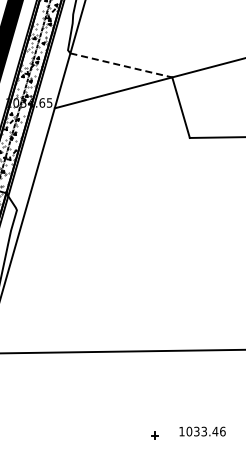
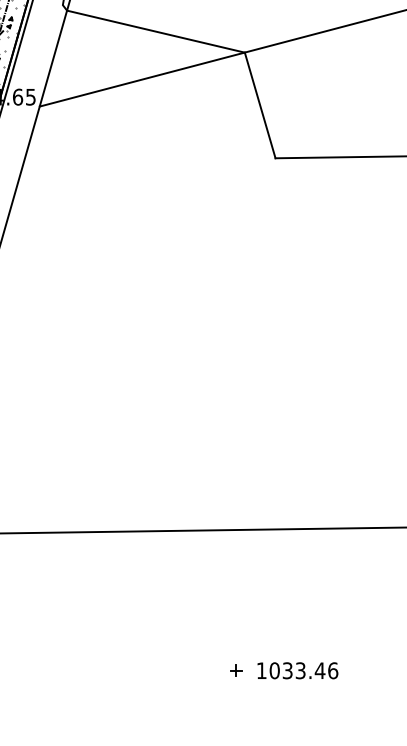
line: (121, 65) -> (156, 31), dashed -> solid
part: (154, 435) -> (234, 670), moved

